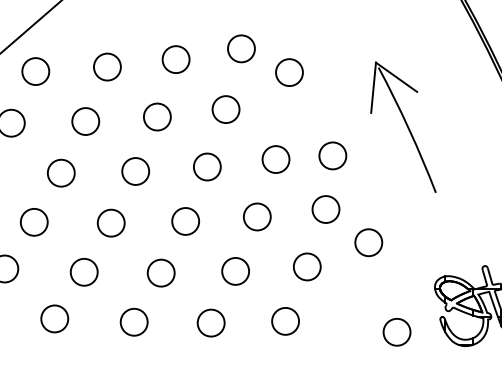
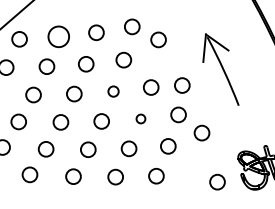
circle: (106, 66) -> (58, 36), size x1.4
circle: (207, 166) -> (113, 91), size x0.7
circle: (256, 216) -> (140, 118), size x0.6

